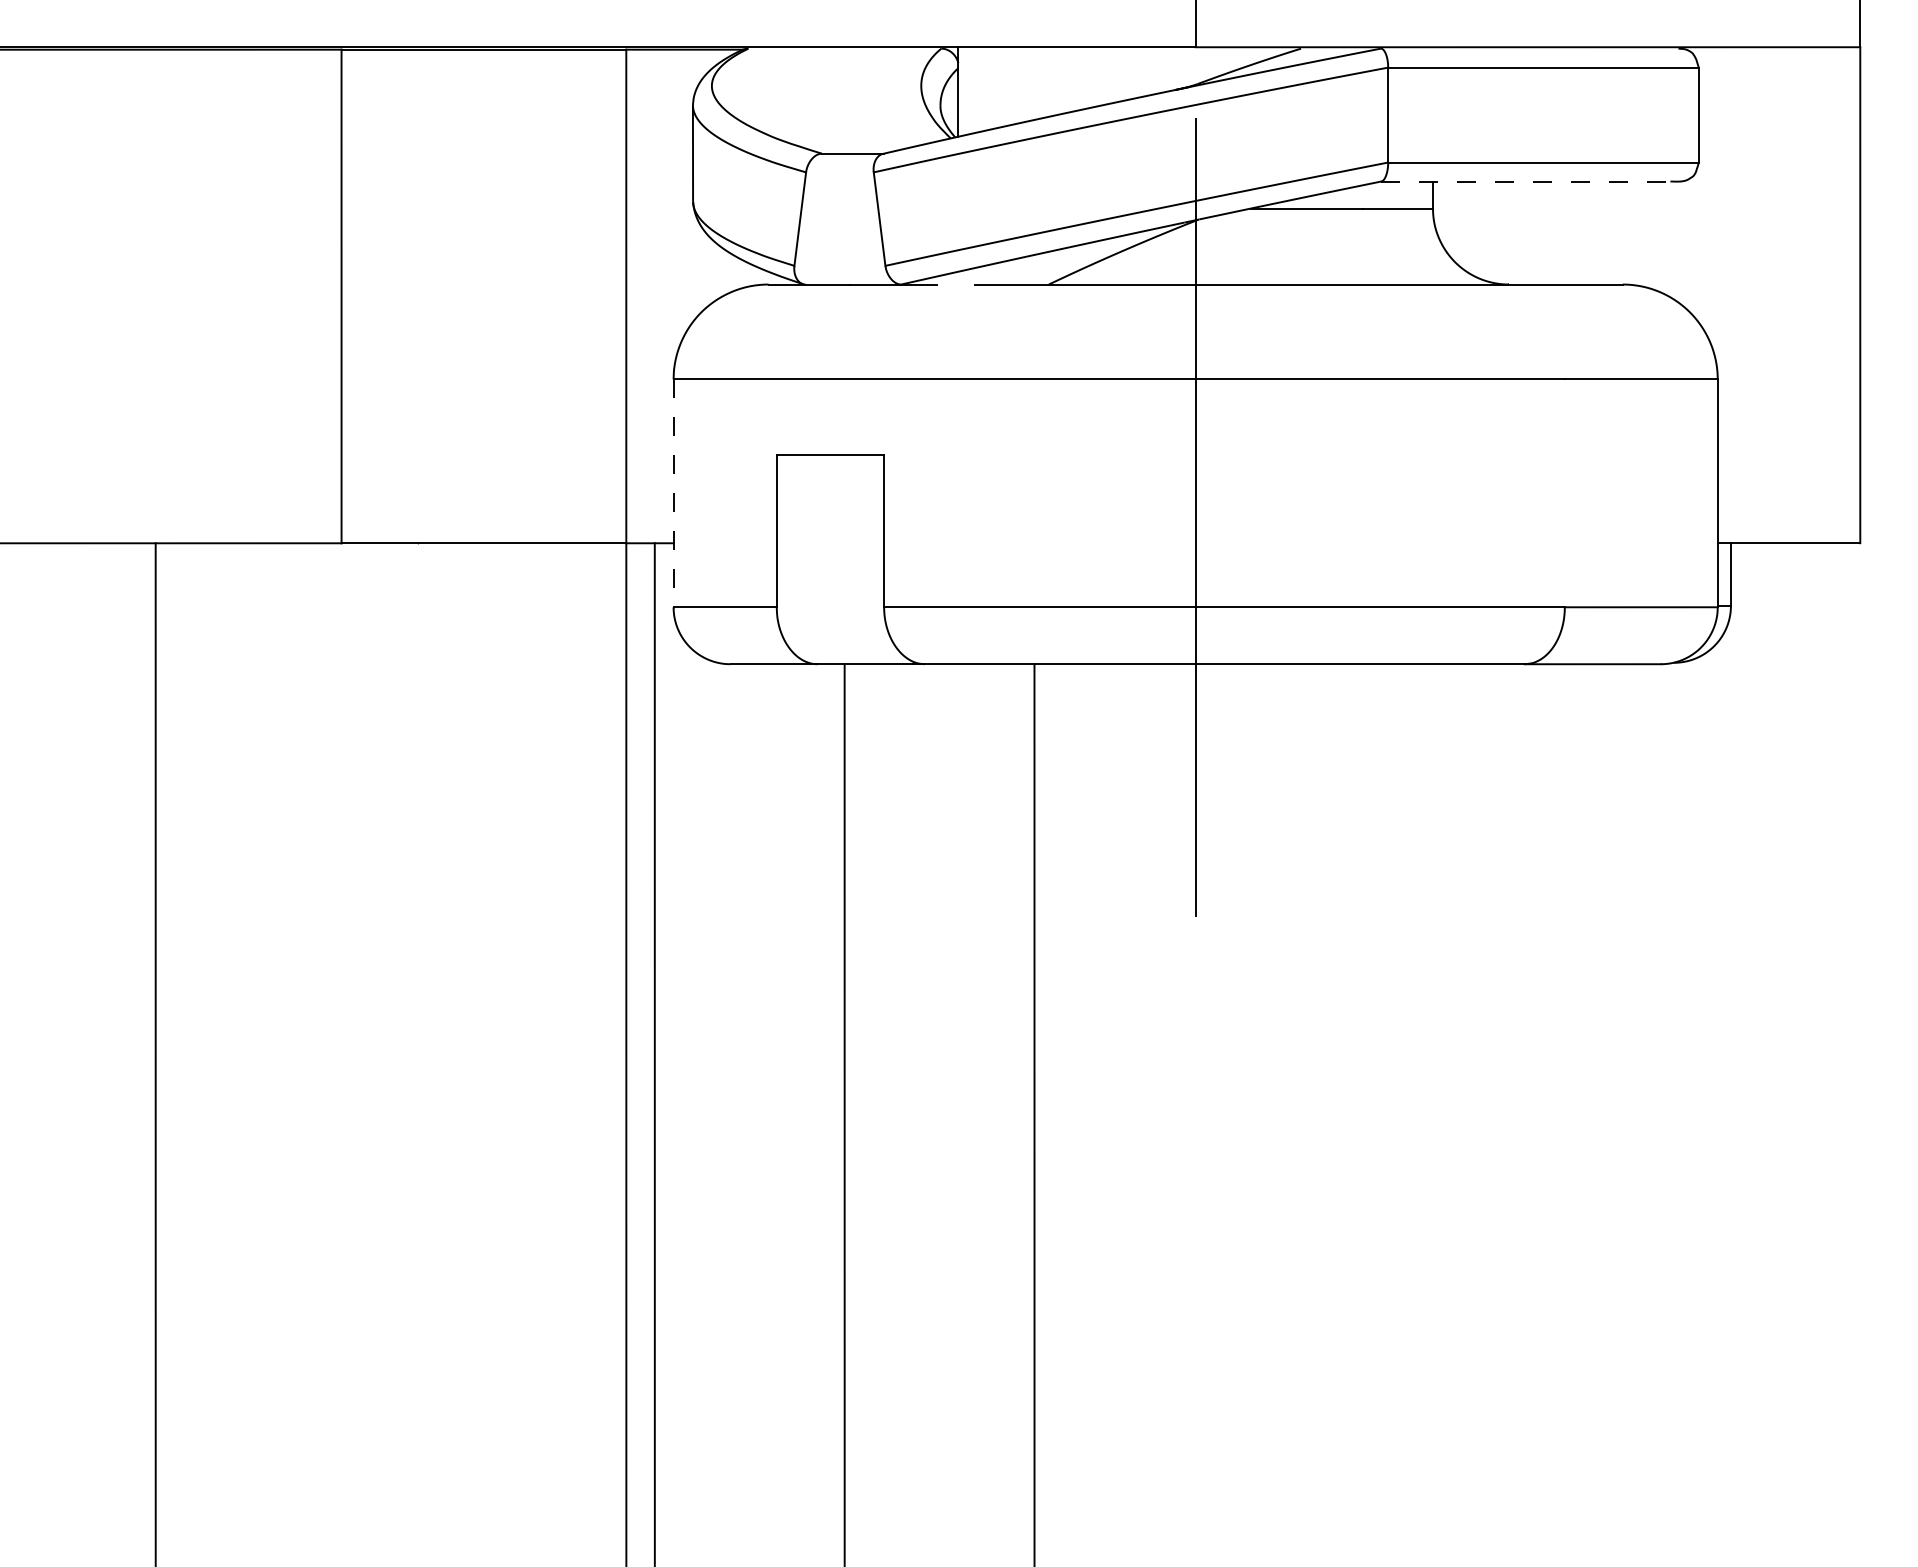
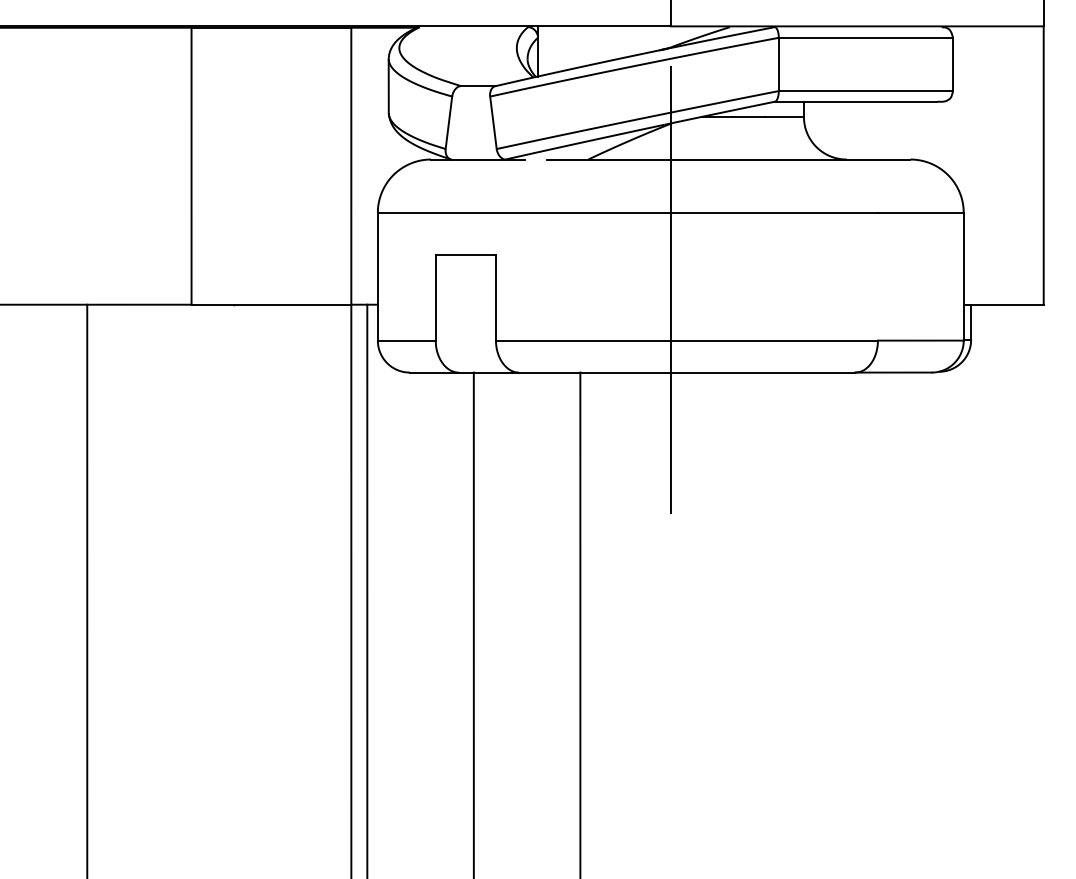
line: (1526, 181) -> (856, 101), dashed -> solid
line: (672, 493) -> (377, 276), dashed -> solid

